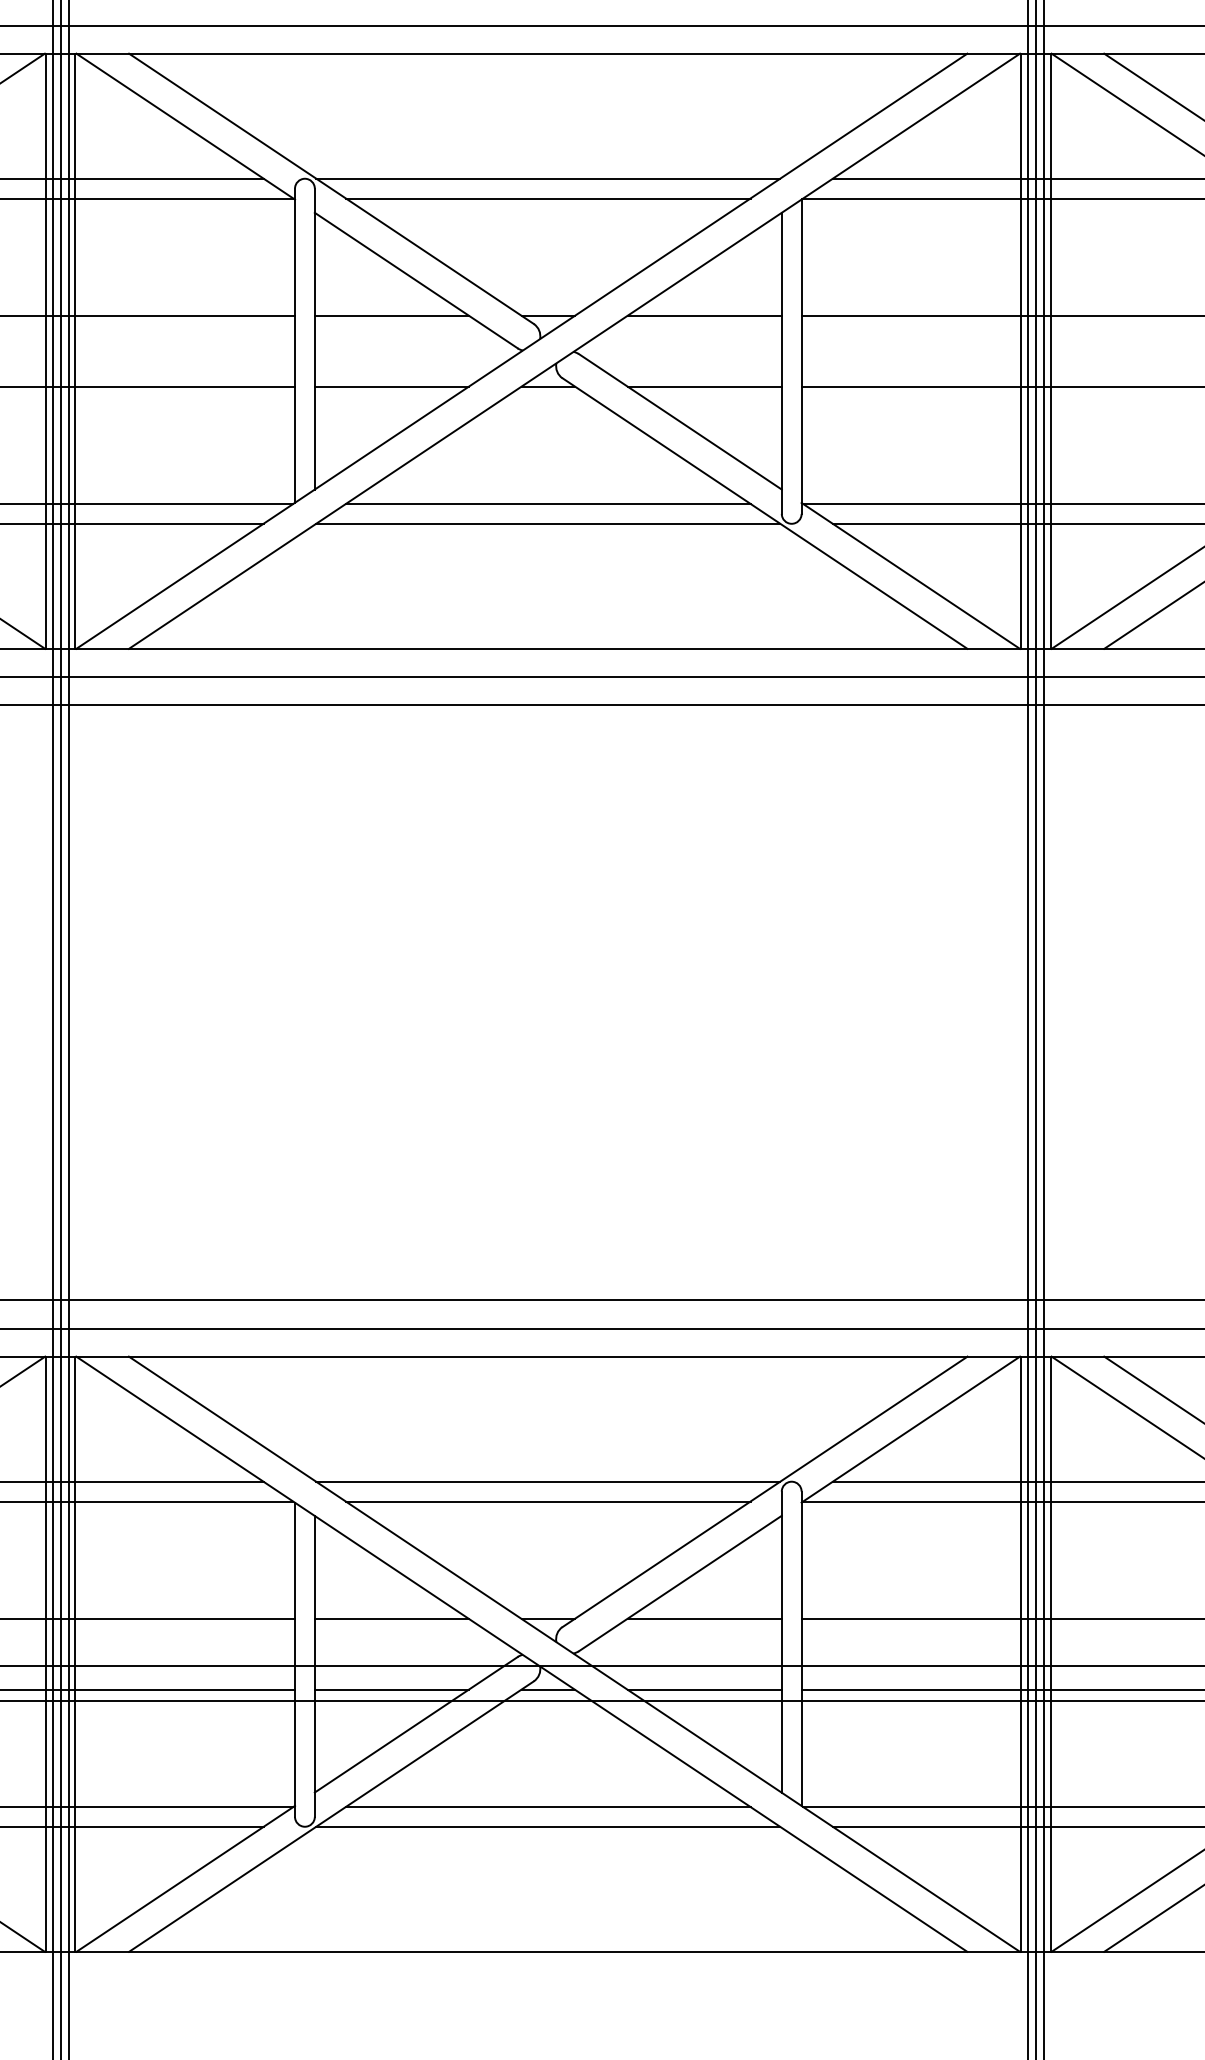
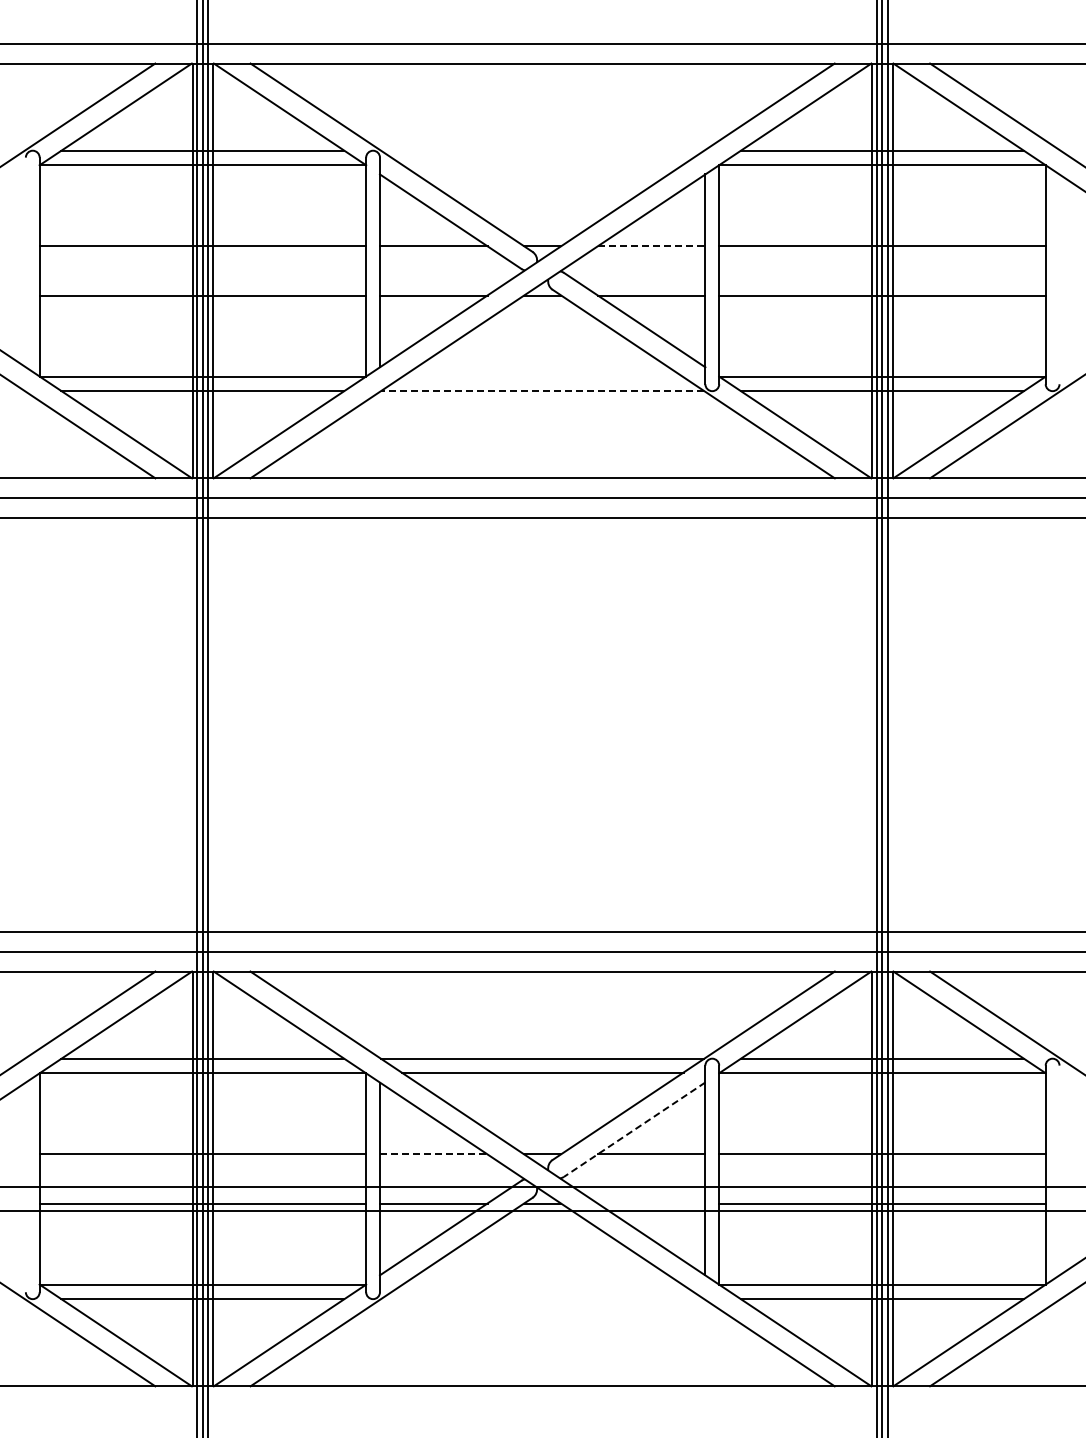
line: (548, 178) -> (542, 150), removed
line: (548, 198) -> (542, 164), removed
line: (704, 316) -> (651, 246), solid -> dashed
line: (548, 504) -> (542, 377), removed
line: (548, 524) -> (542, 391), solid -> dashed
line: (680, 1583) -> (634, 1129), solid -> dashed
line: (391, 1619) -> (433, 1154), solid -> dashed
line: (704, 1689) -> (651, 1203), removed
line: (548, 1807) -> (542, 1285), removed
line: (548, 1827) -> (542, 1299), removed

